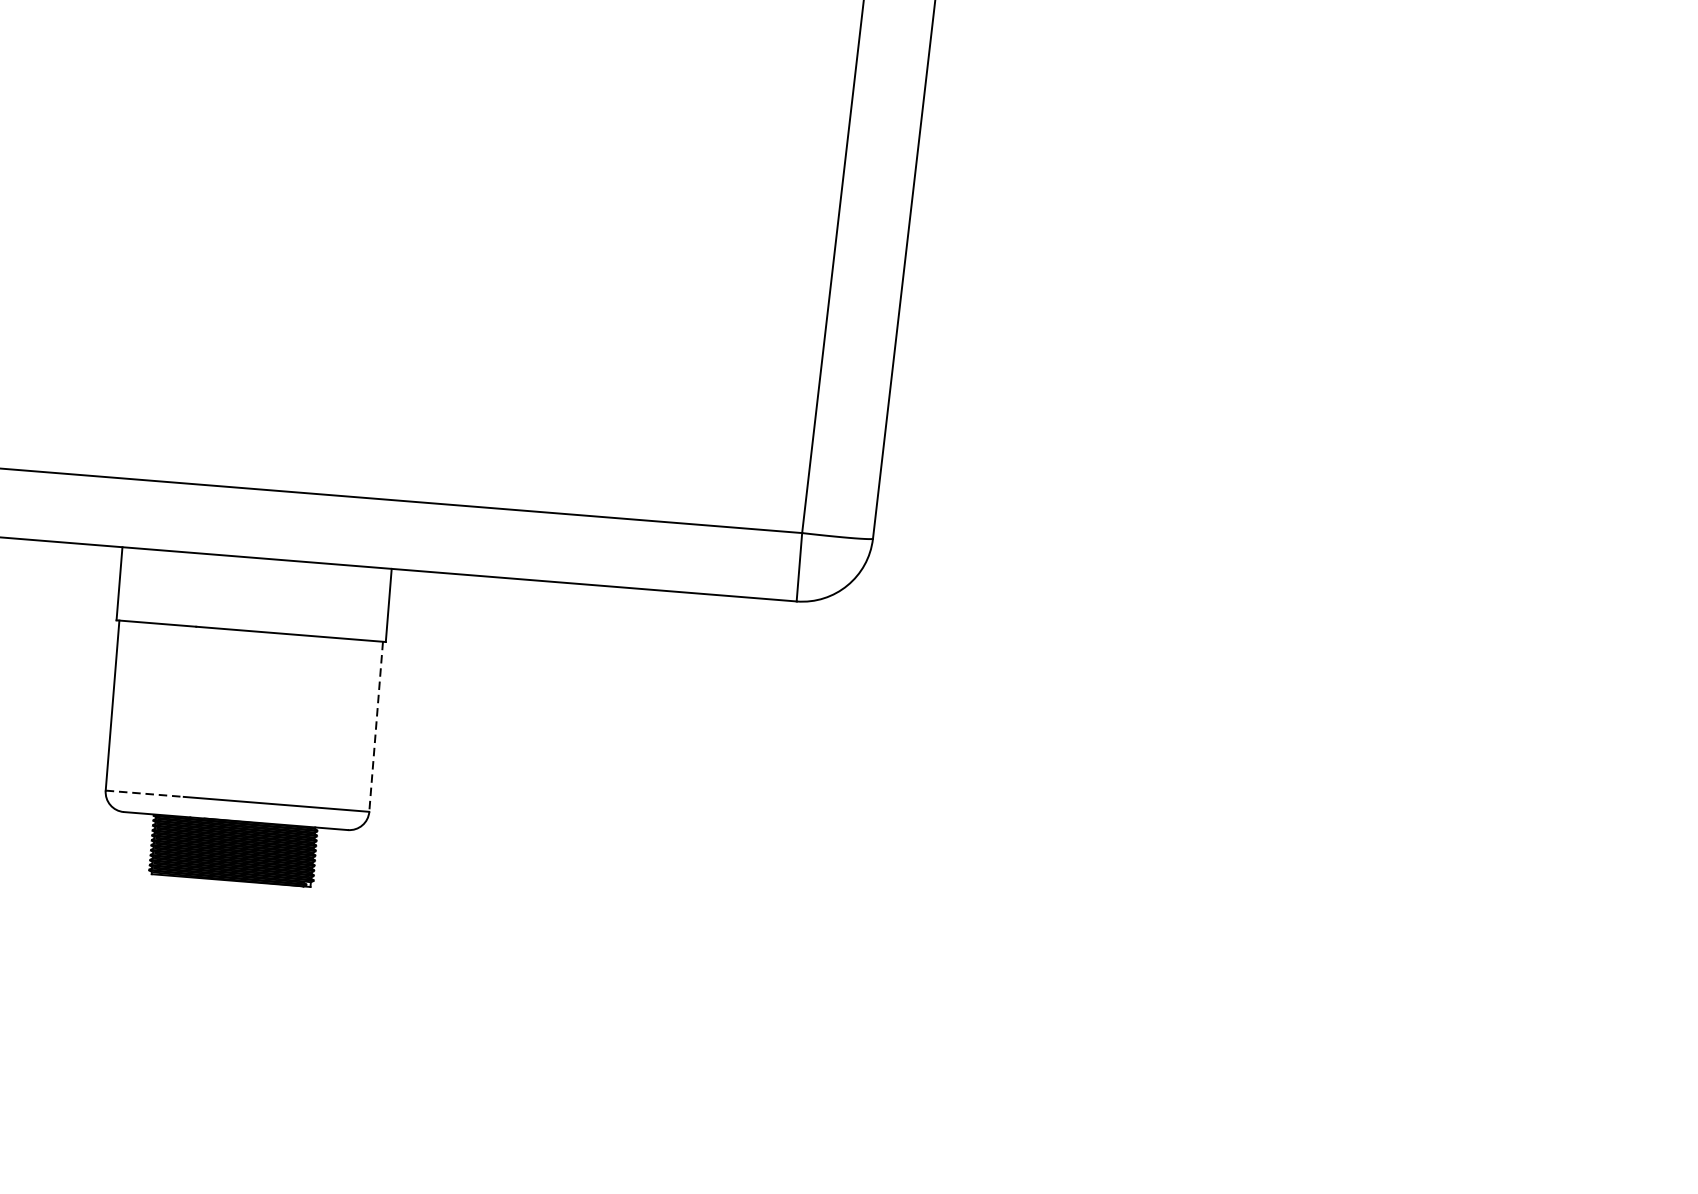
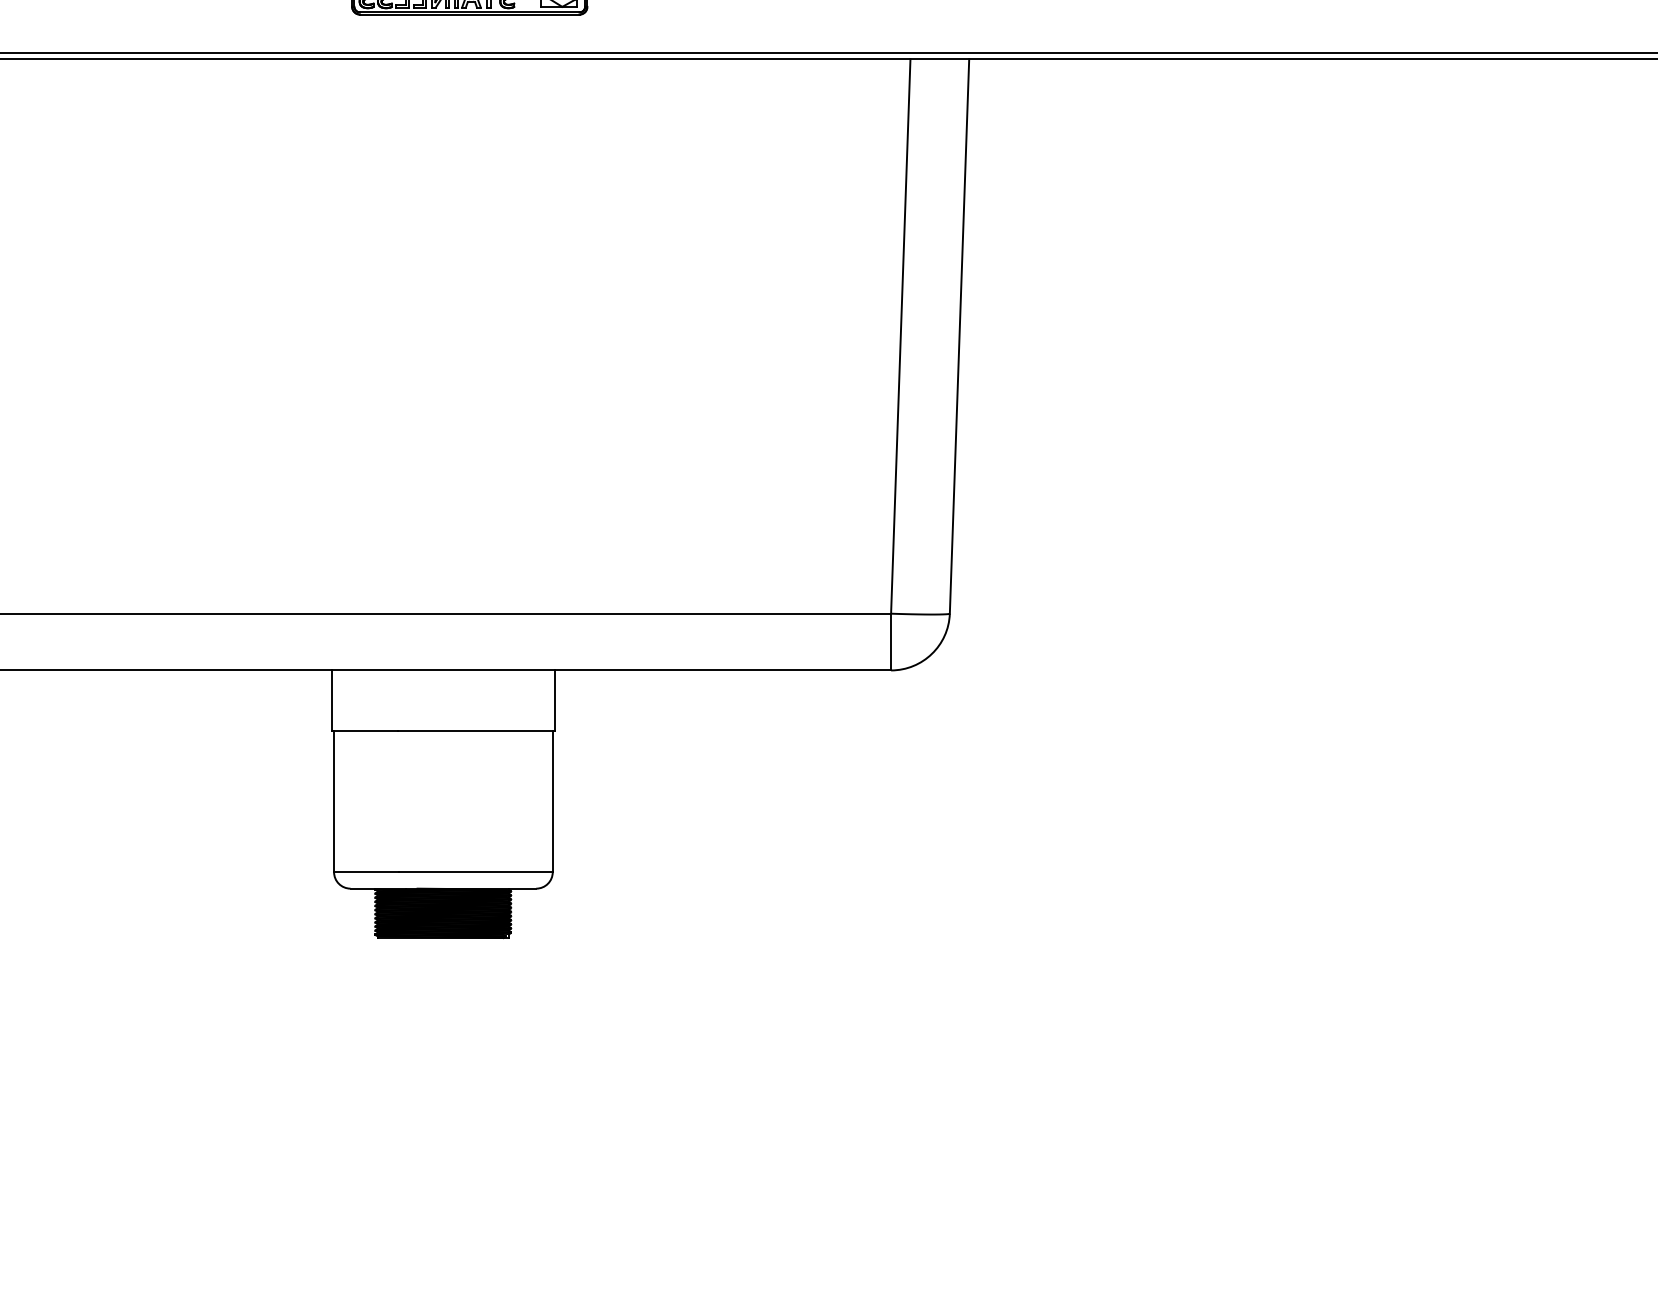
line: (375, 726) -> (552, 801), dashed -> solid
line: (144, 794) -> (366, 872), dashed -> solid

